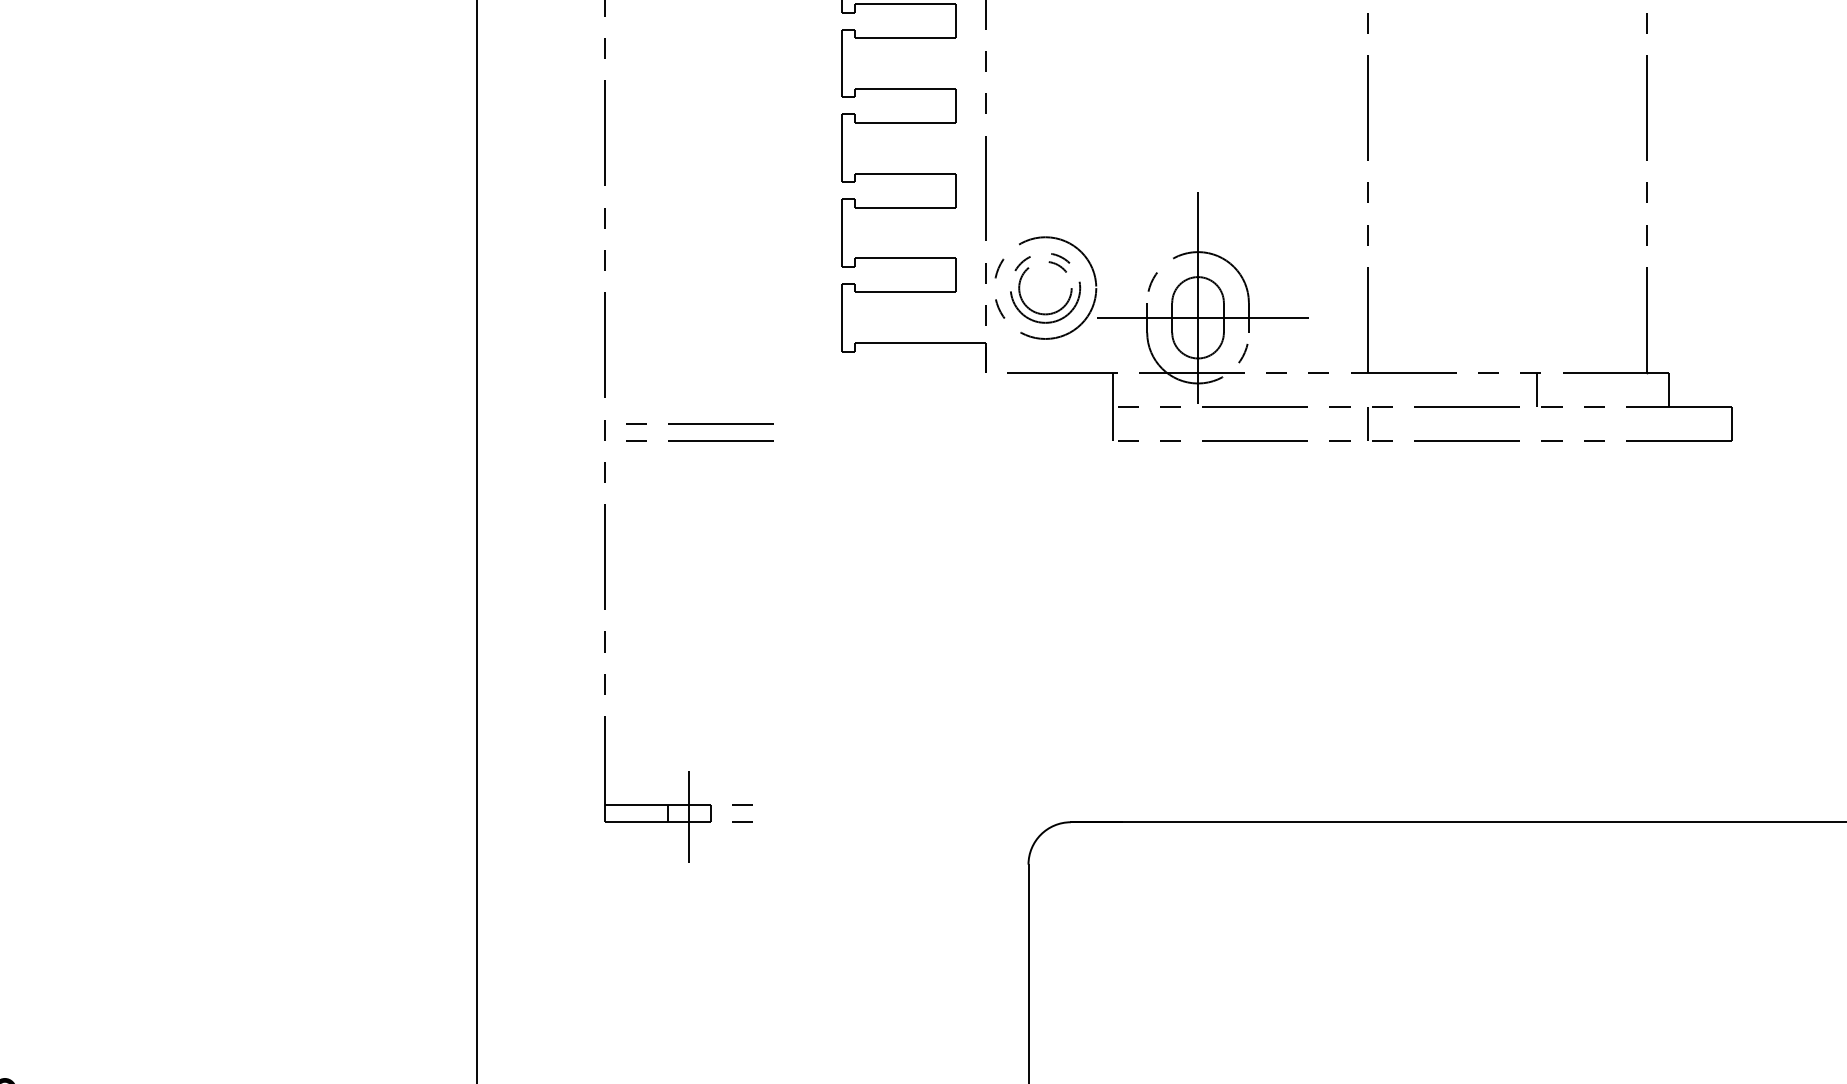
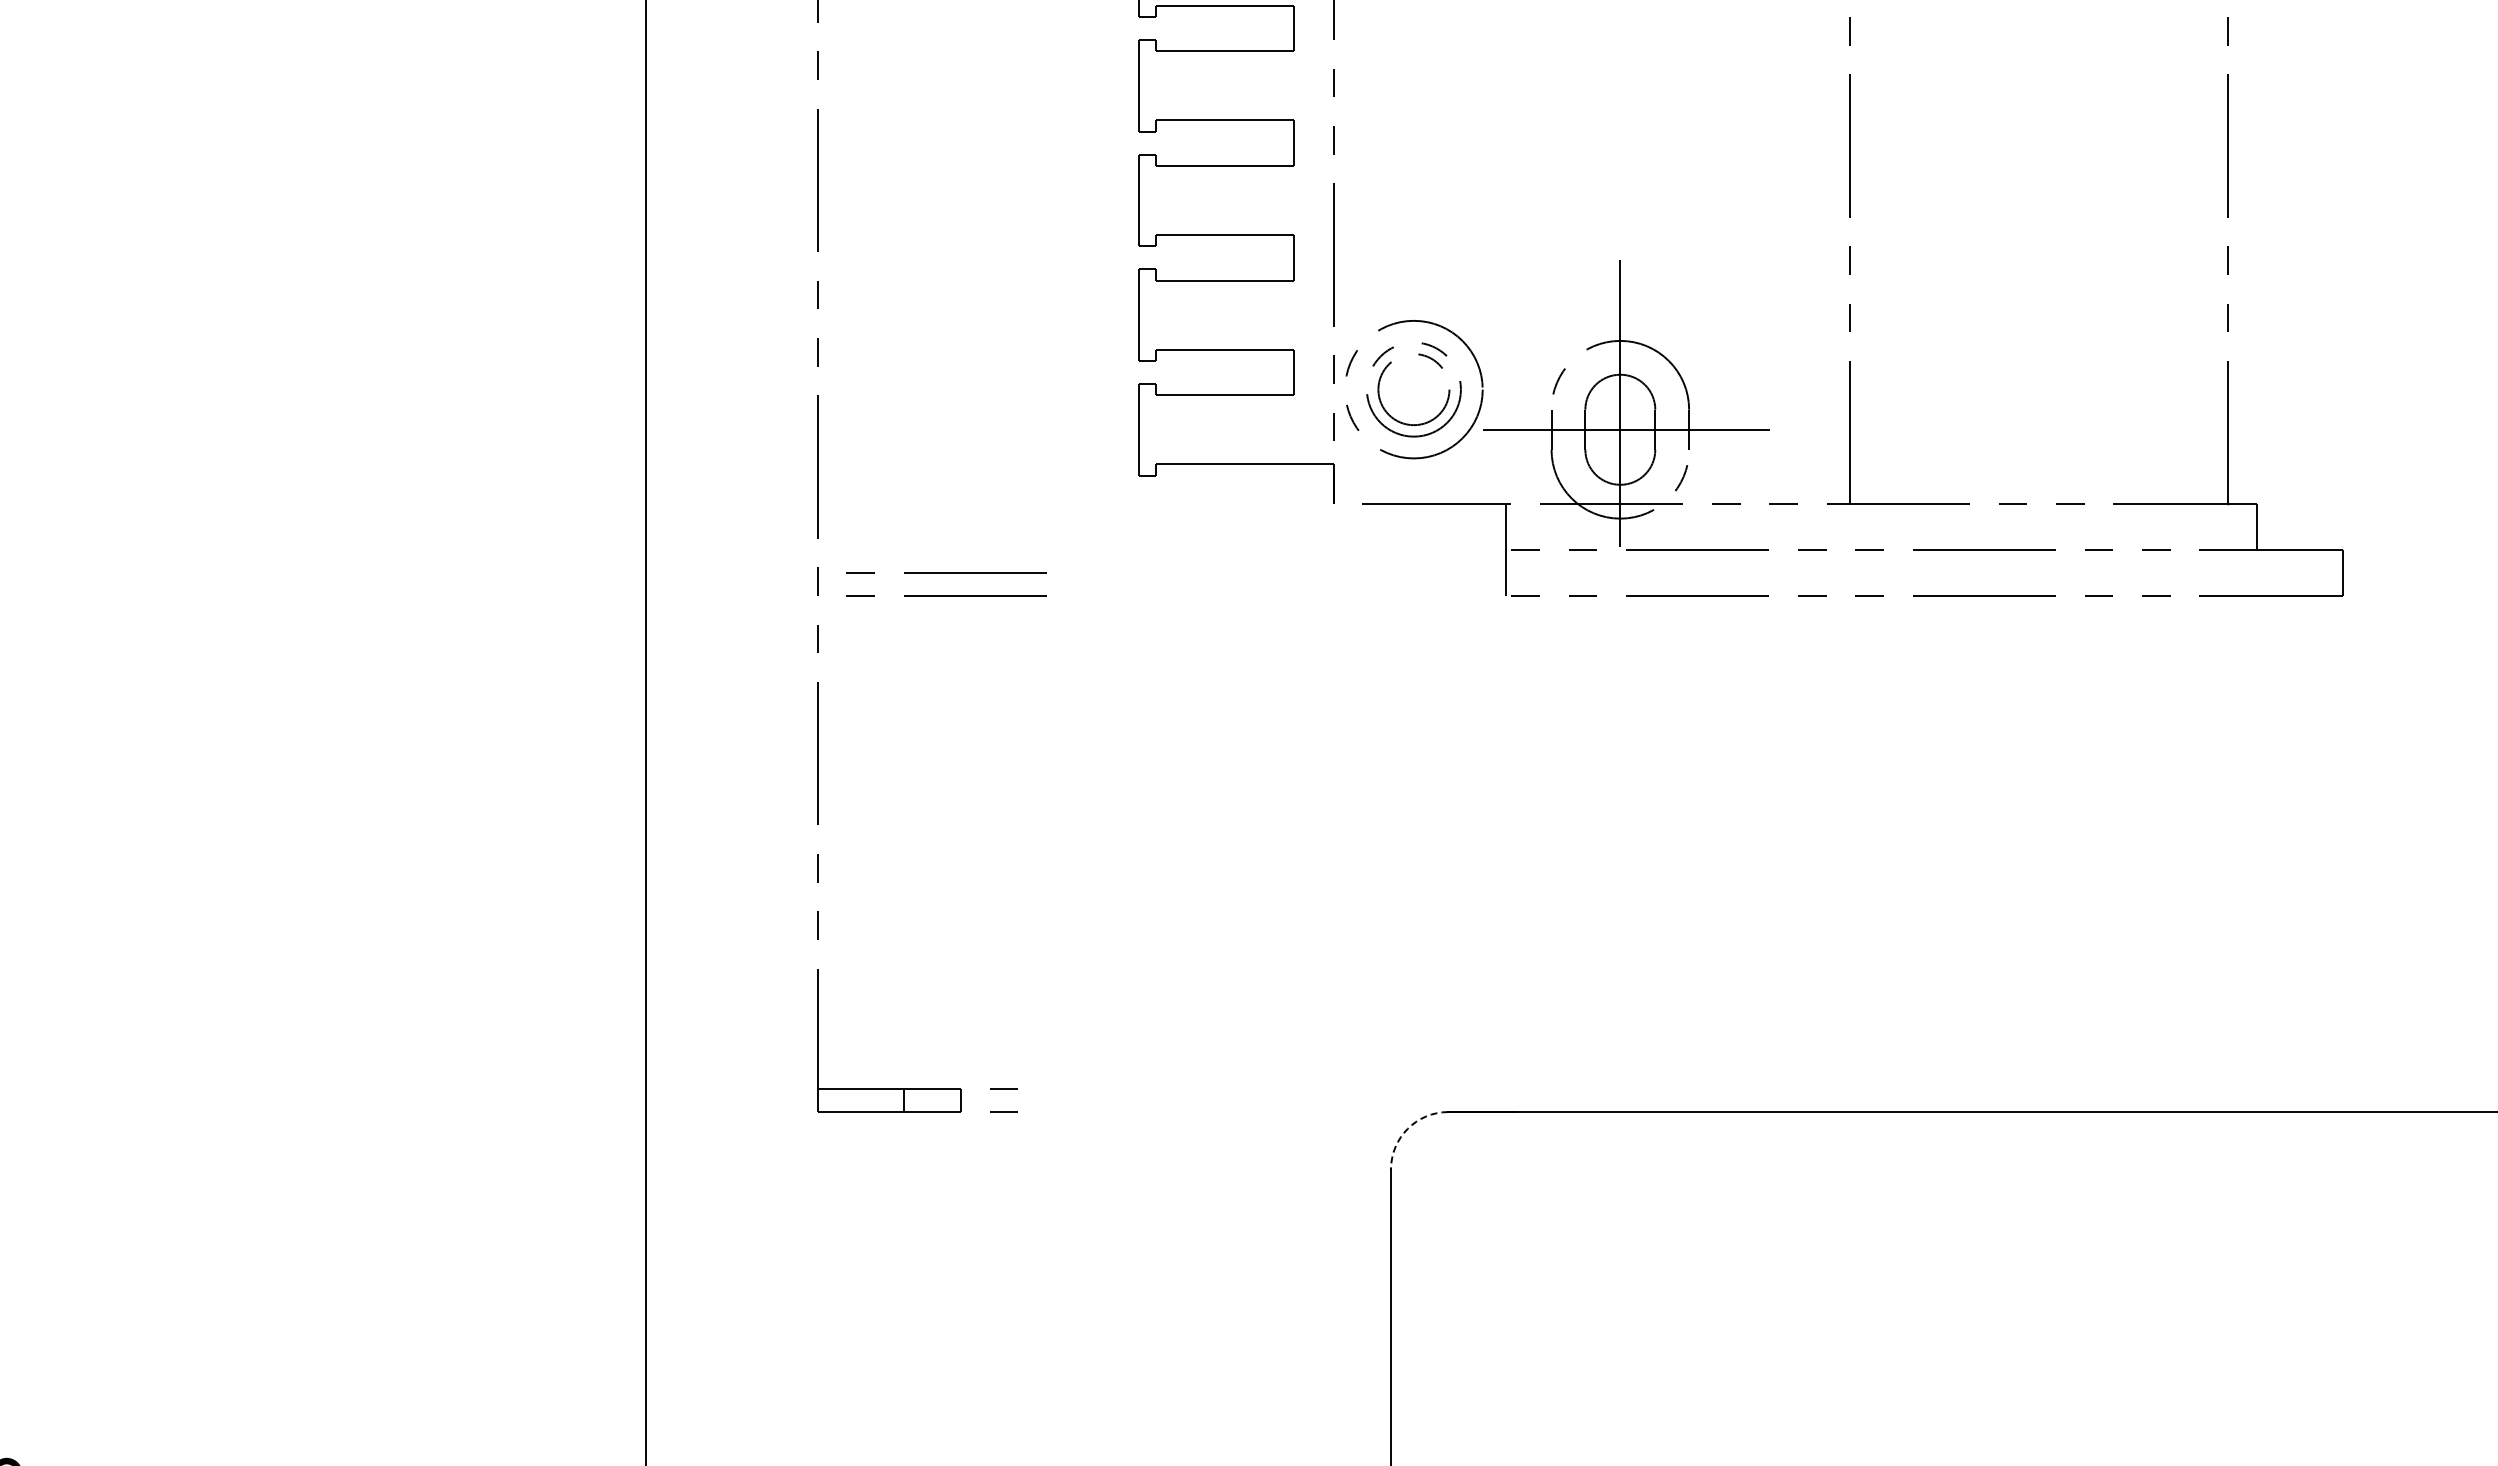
line: (1537, 390) -> (2079, 527), removed
line: (1367, 424) -> (1849, 573), removed
line: (689, 816) -> (932, 1104), removed
arc: (1040, 834) -> (1407, 1128), solid -> dashed

